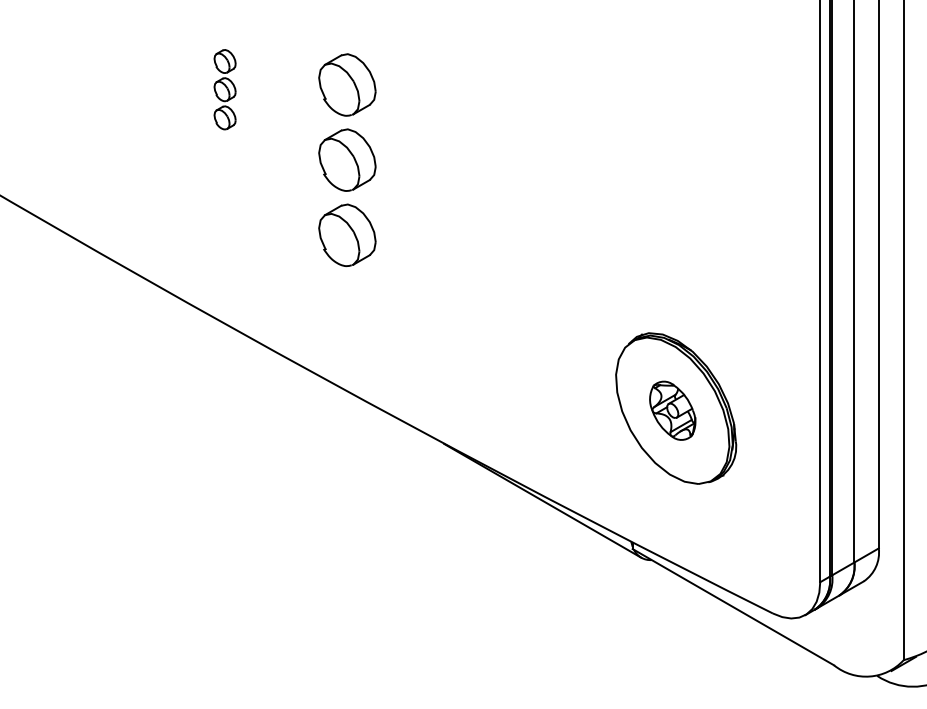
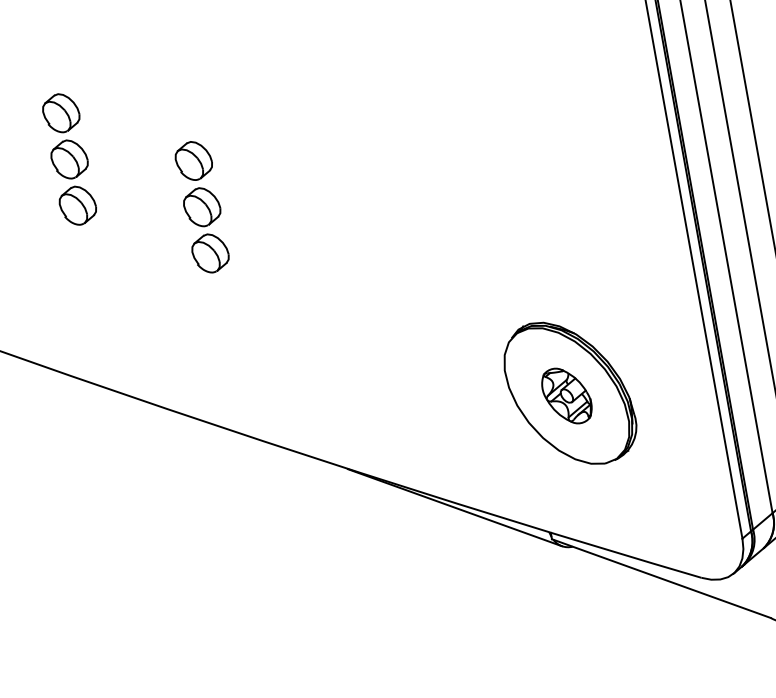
part: (224, 89) -> (68, 159), size x1.67
part: (346, 160) -> (201, 207), size x0.62

